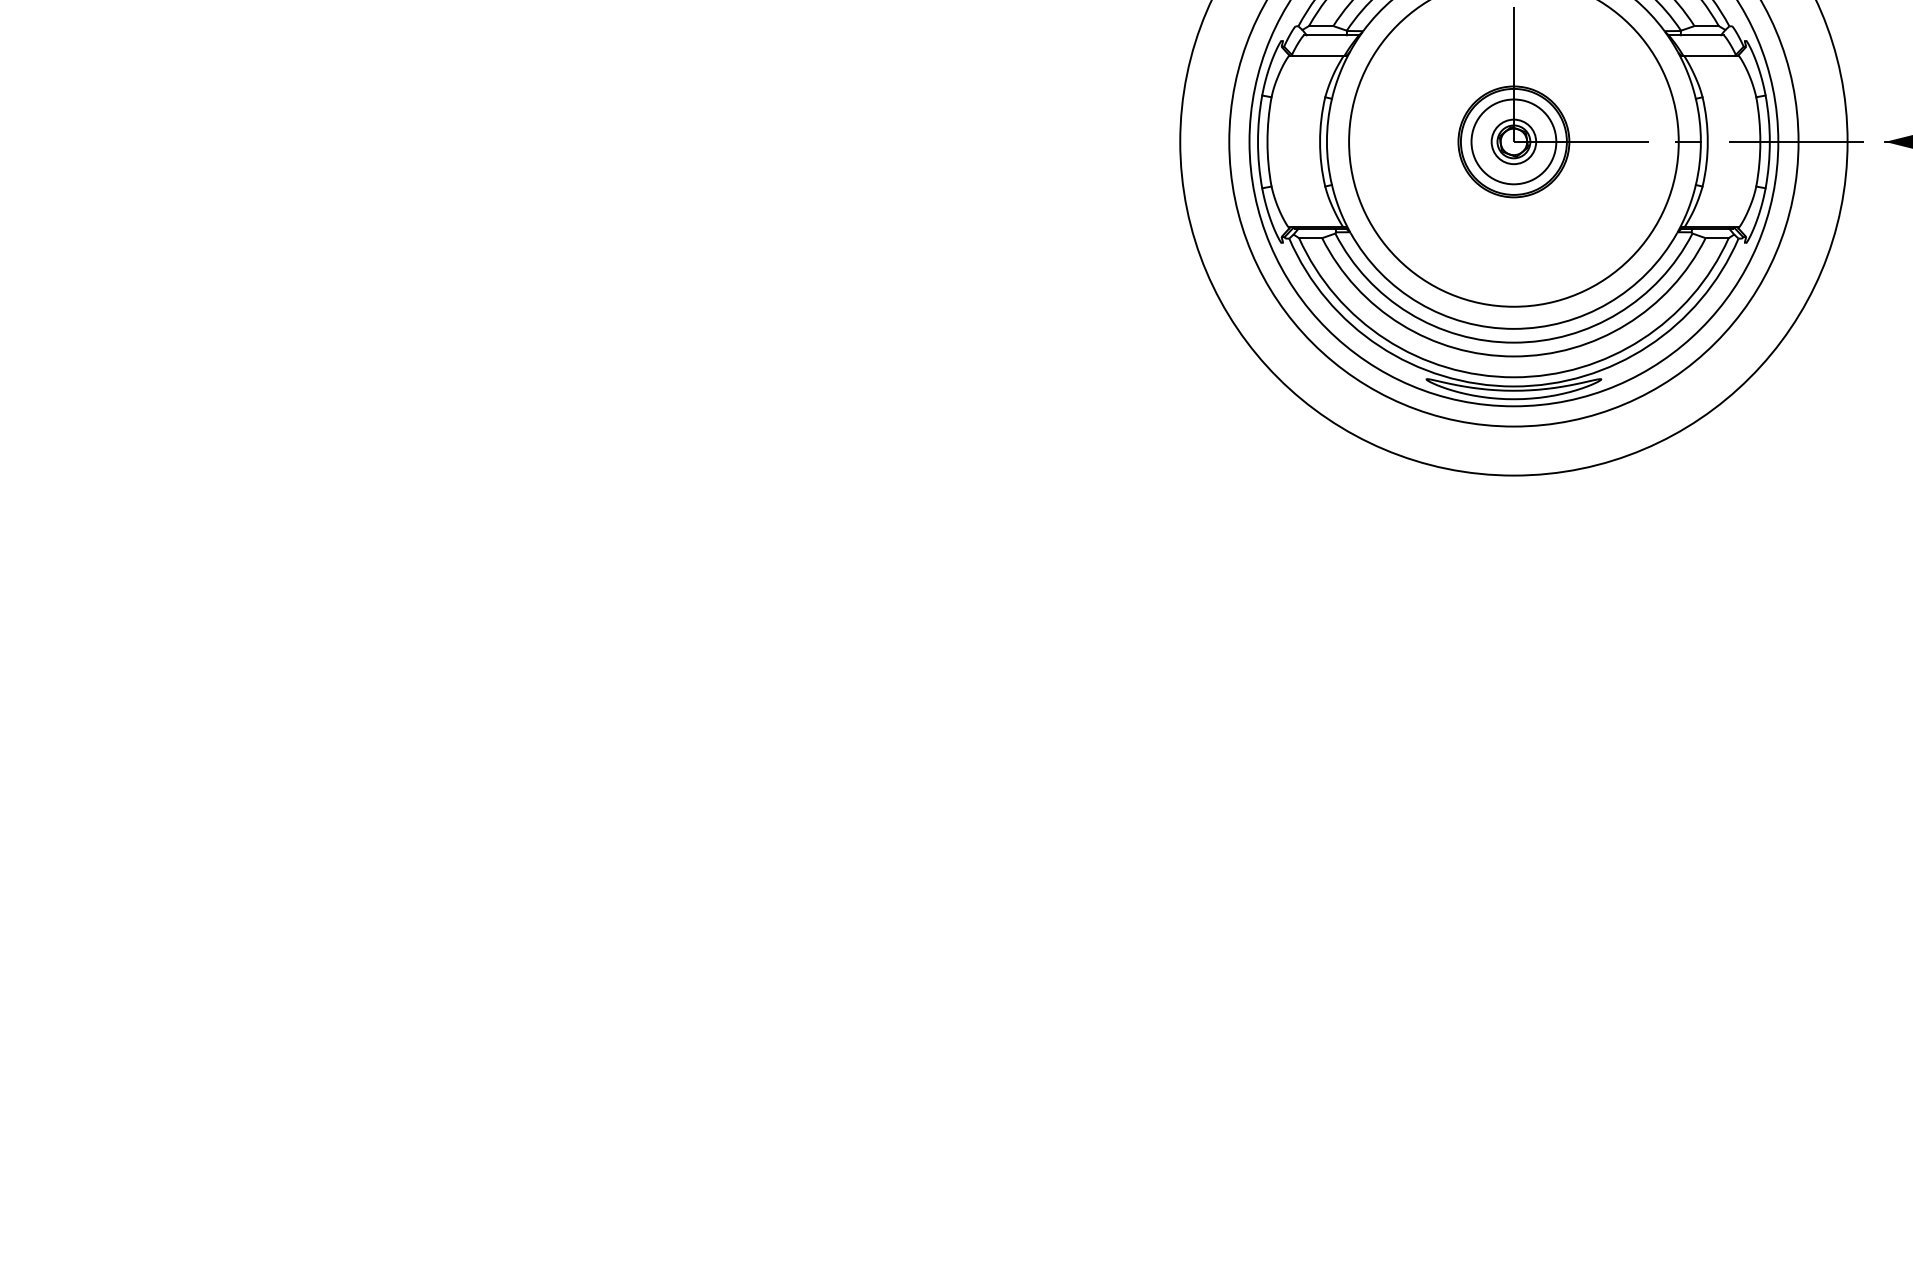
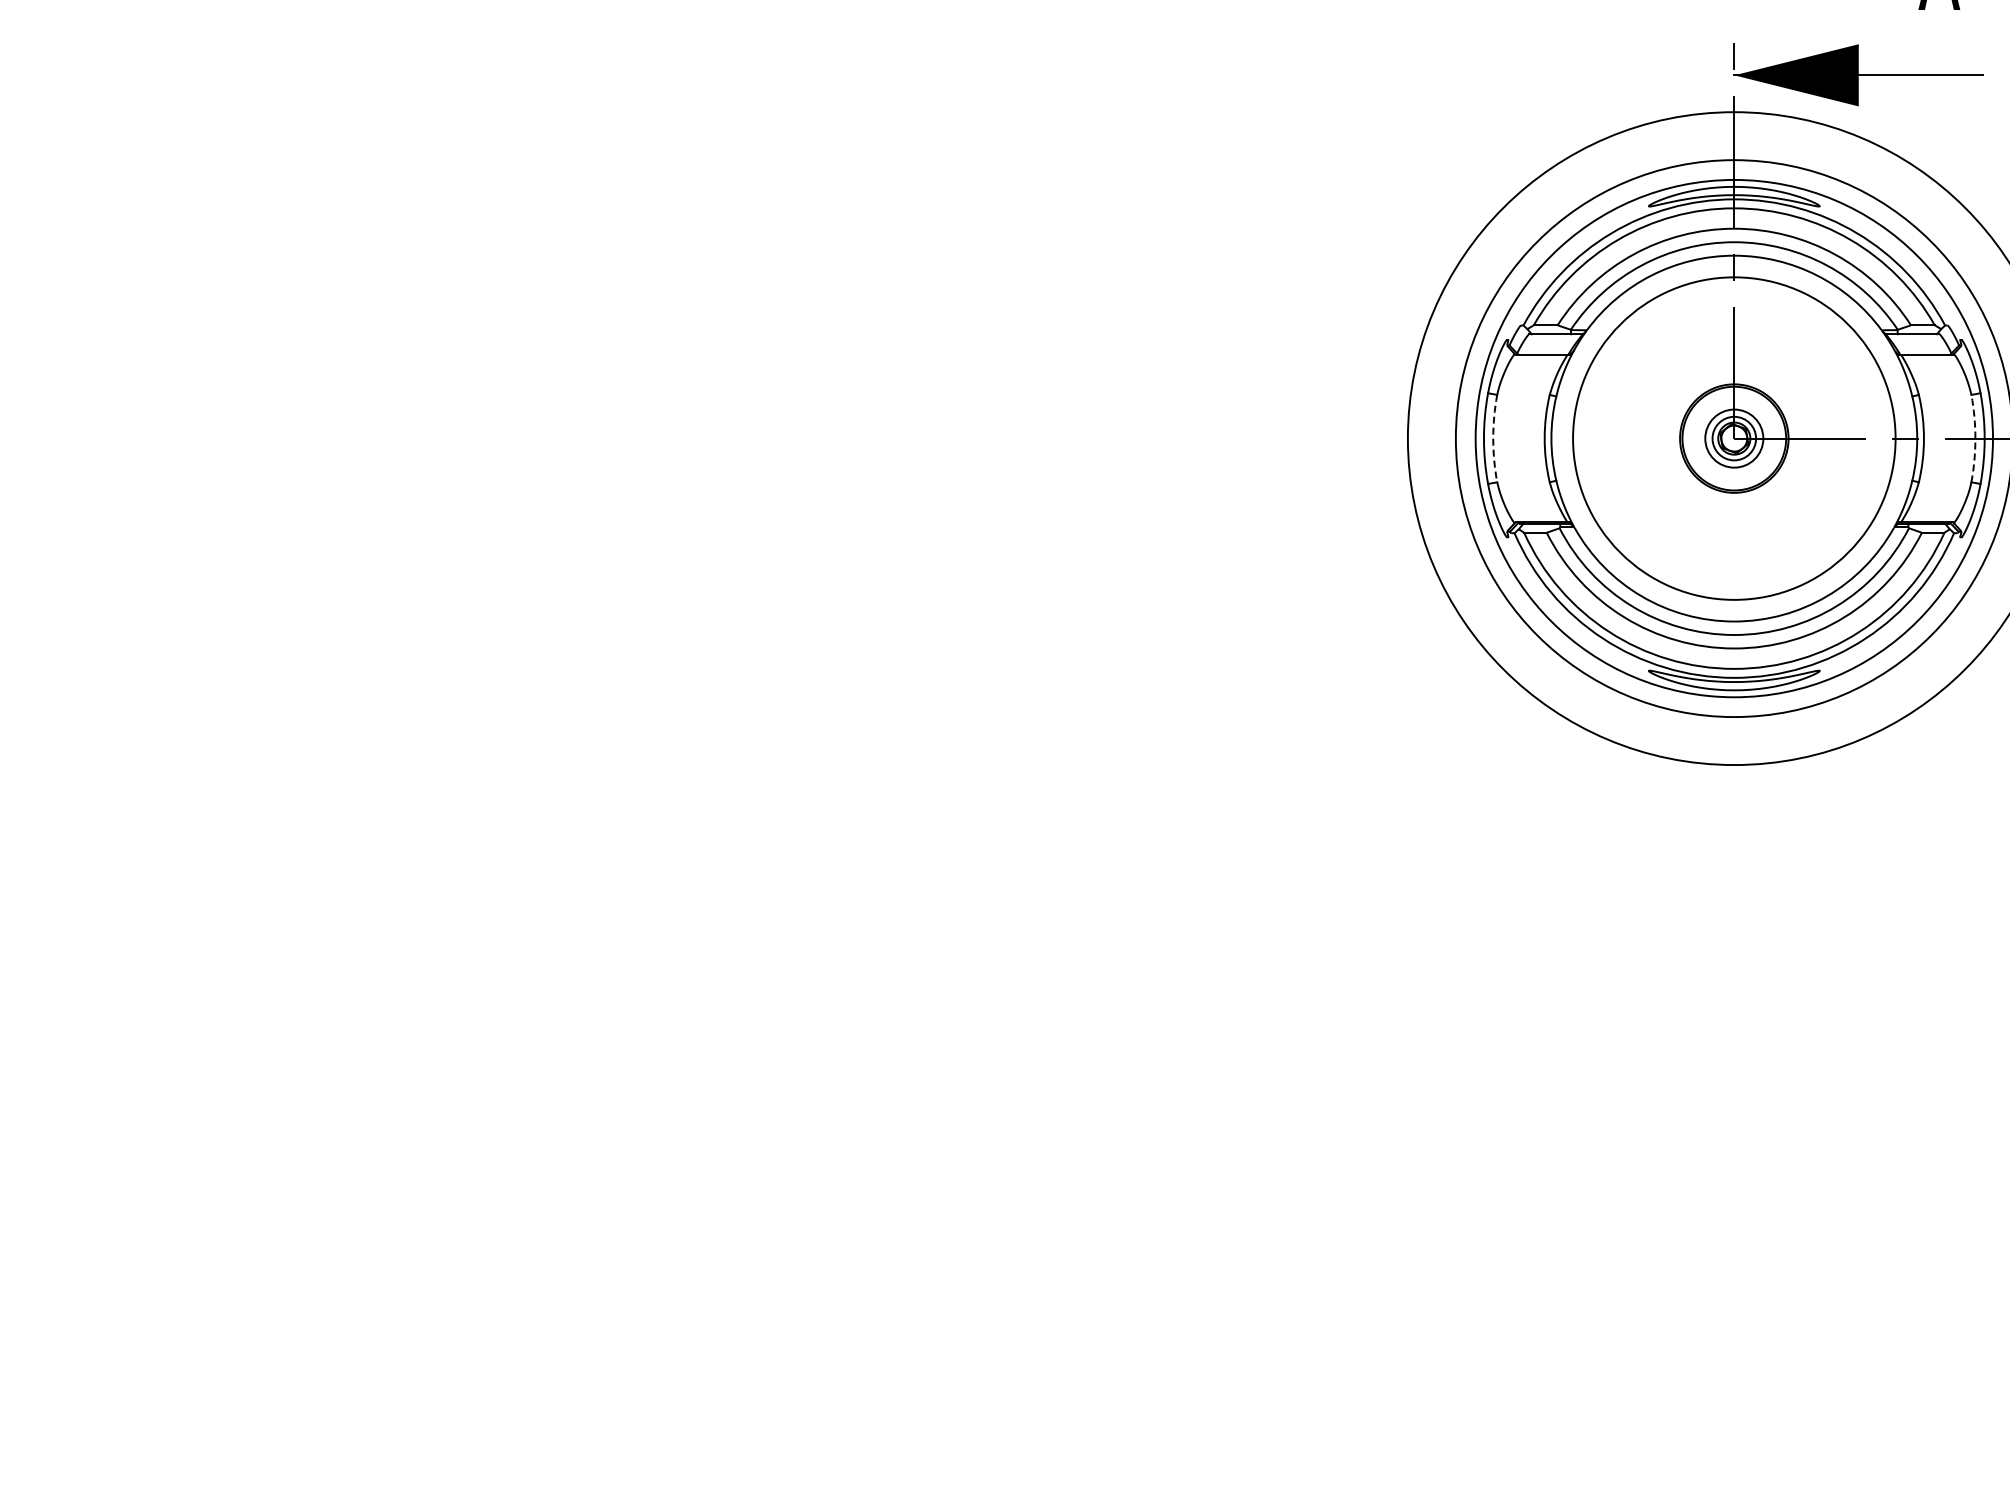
arc: (1267, 141) -> (1493, 438), solid -> dashed
circle: (1513, 141) -> (1733, 438), size x0.7
arc: (1760, 141) -> (1975, 438), solid -> dashed

